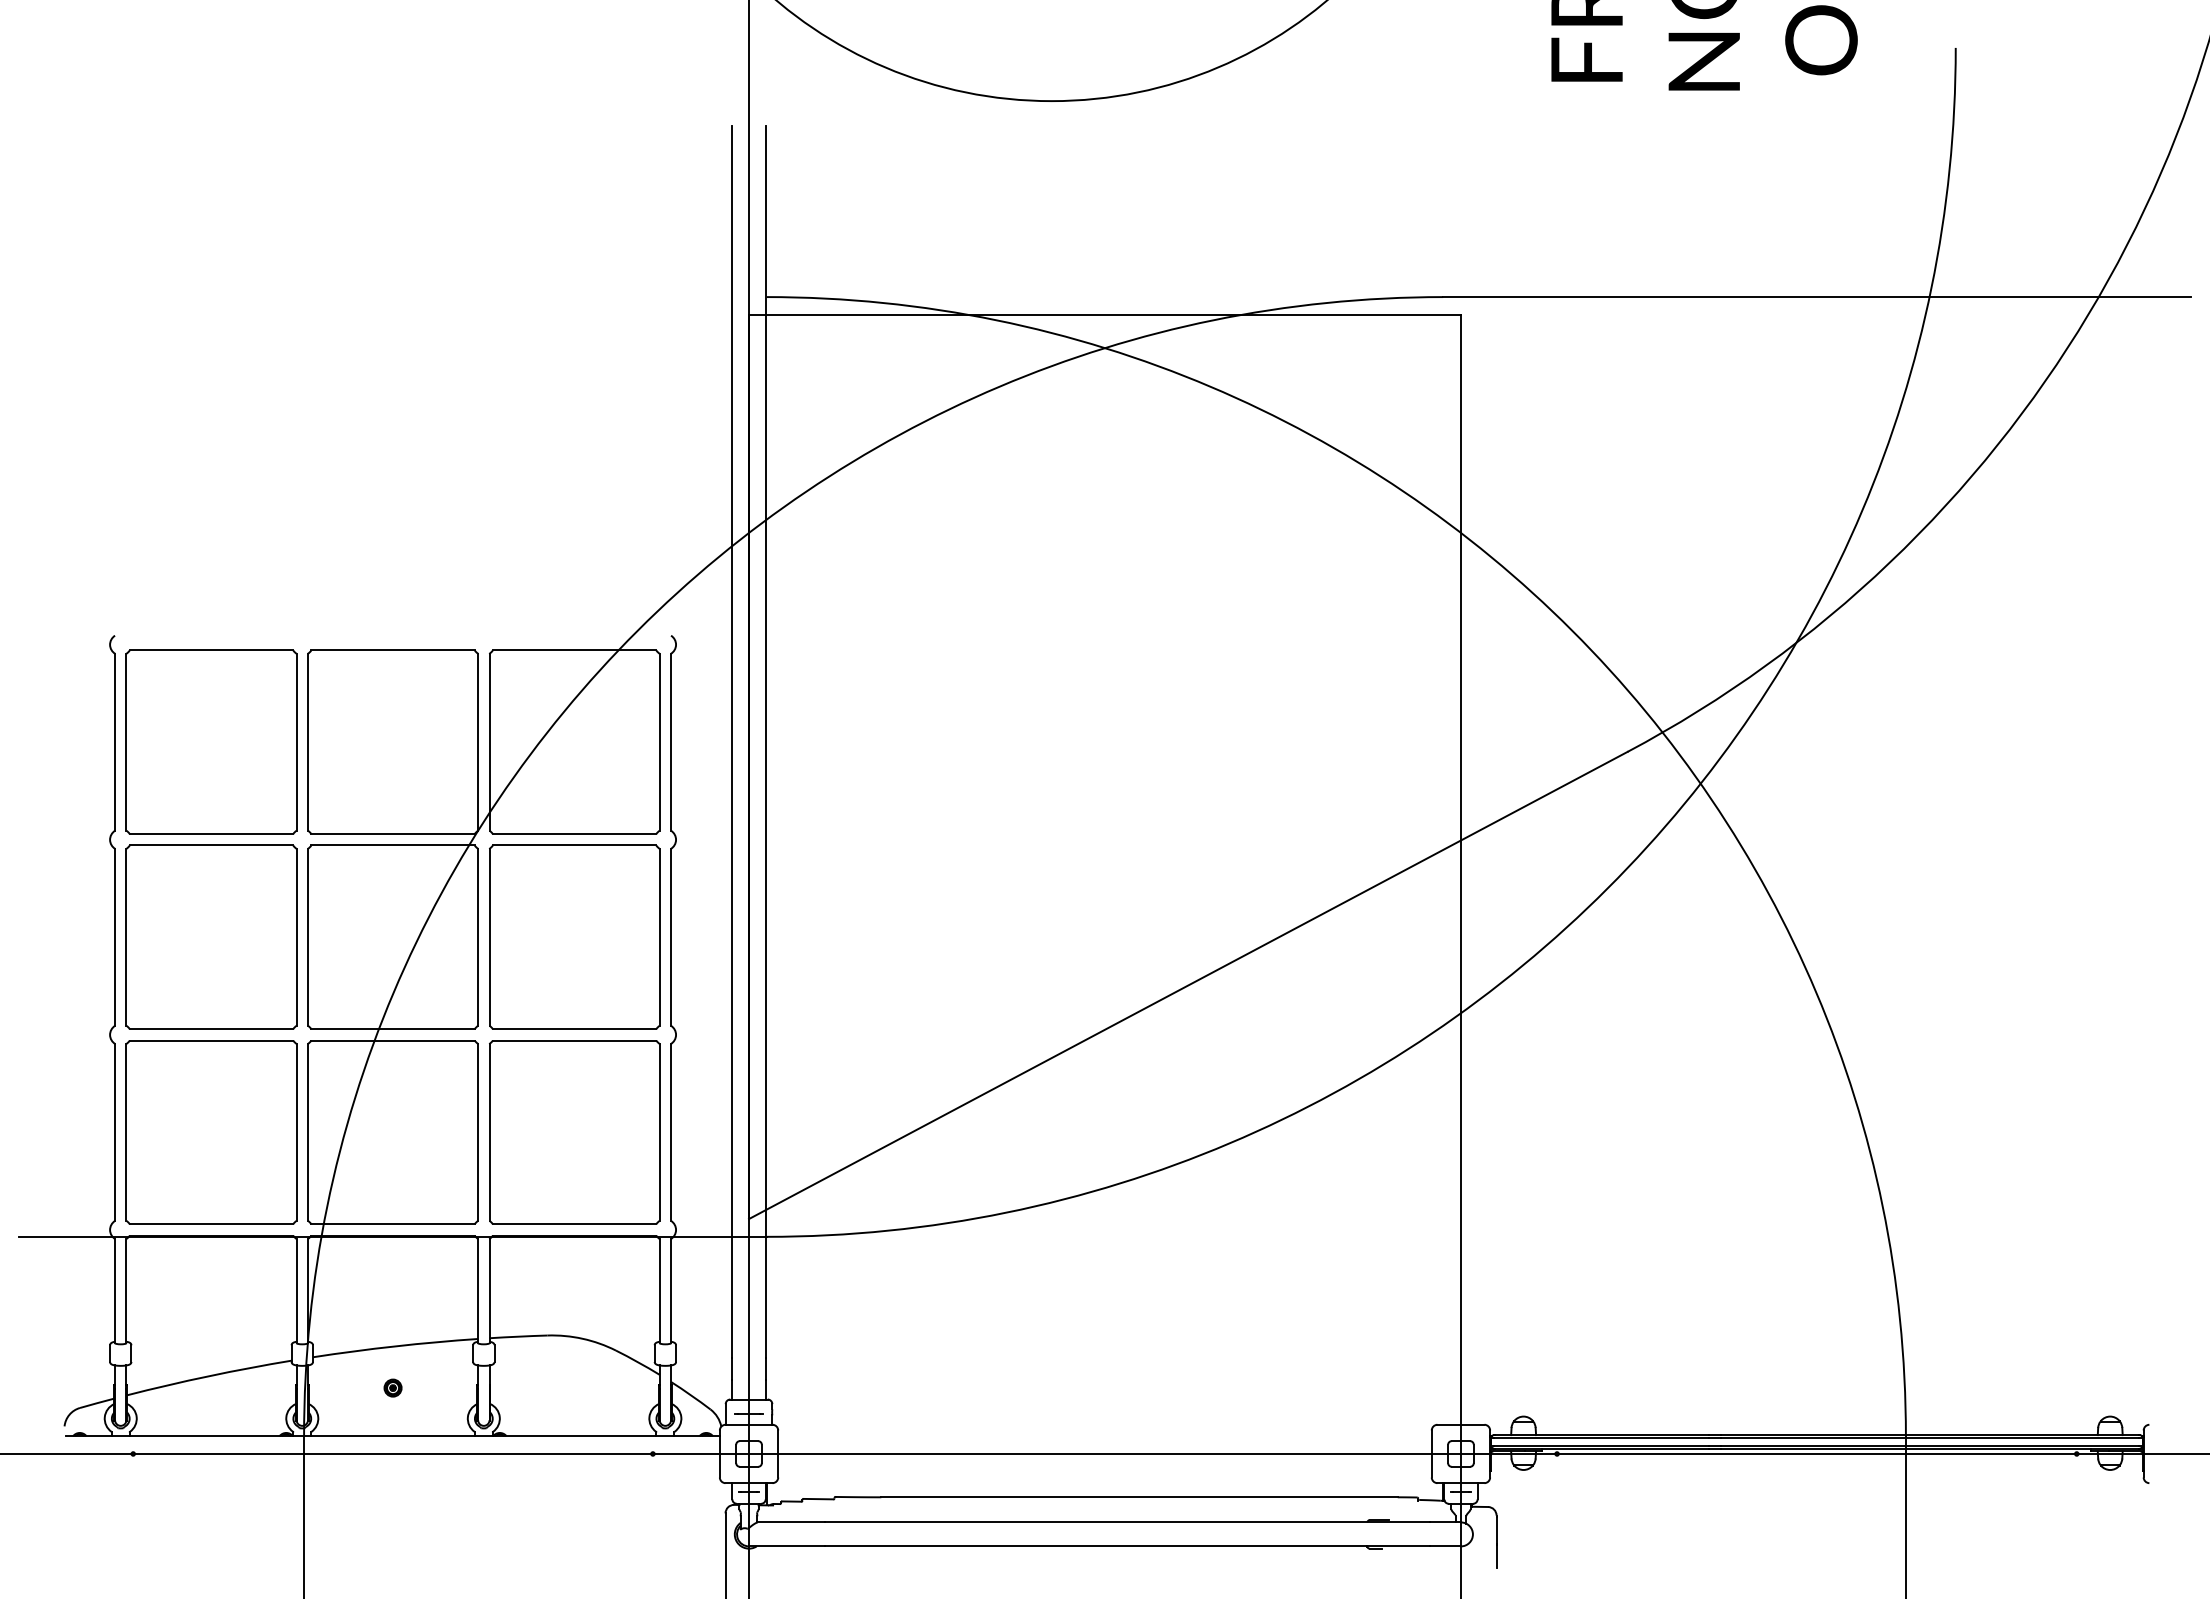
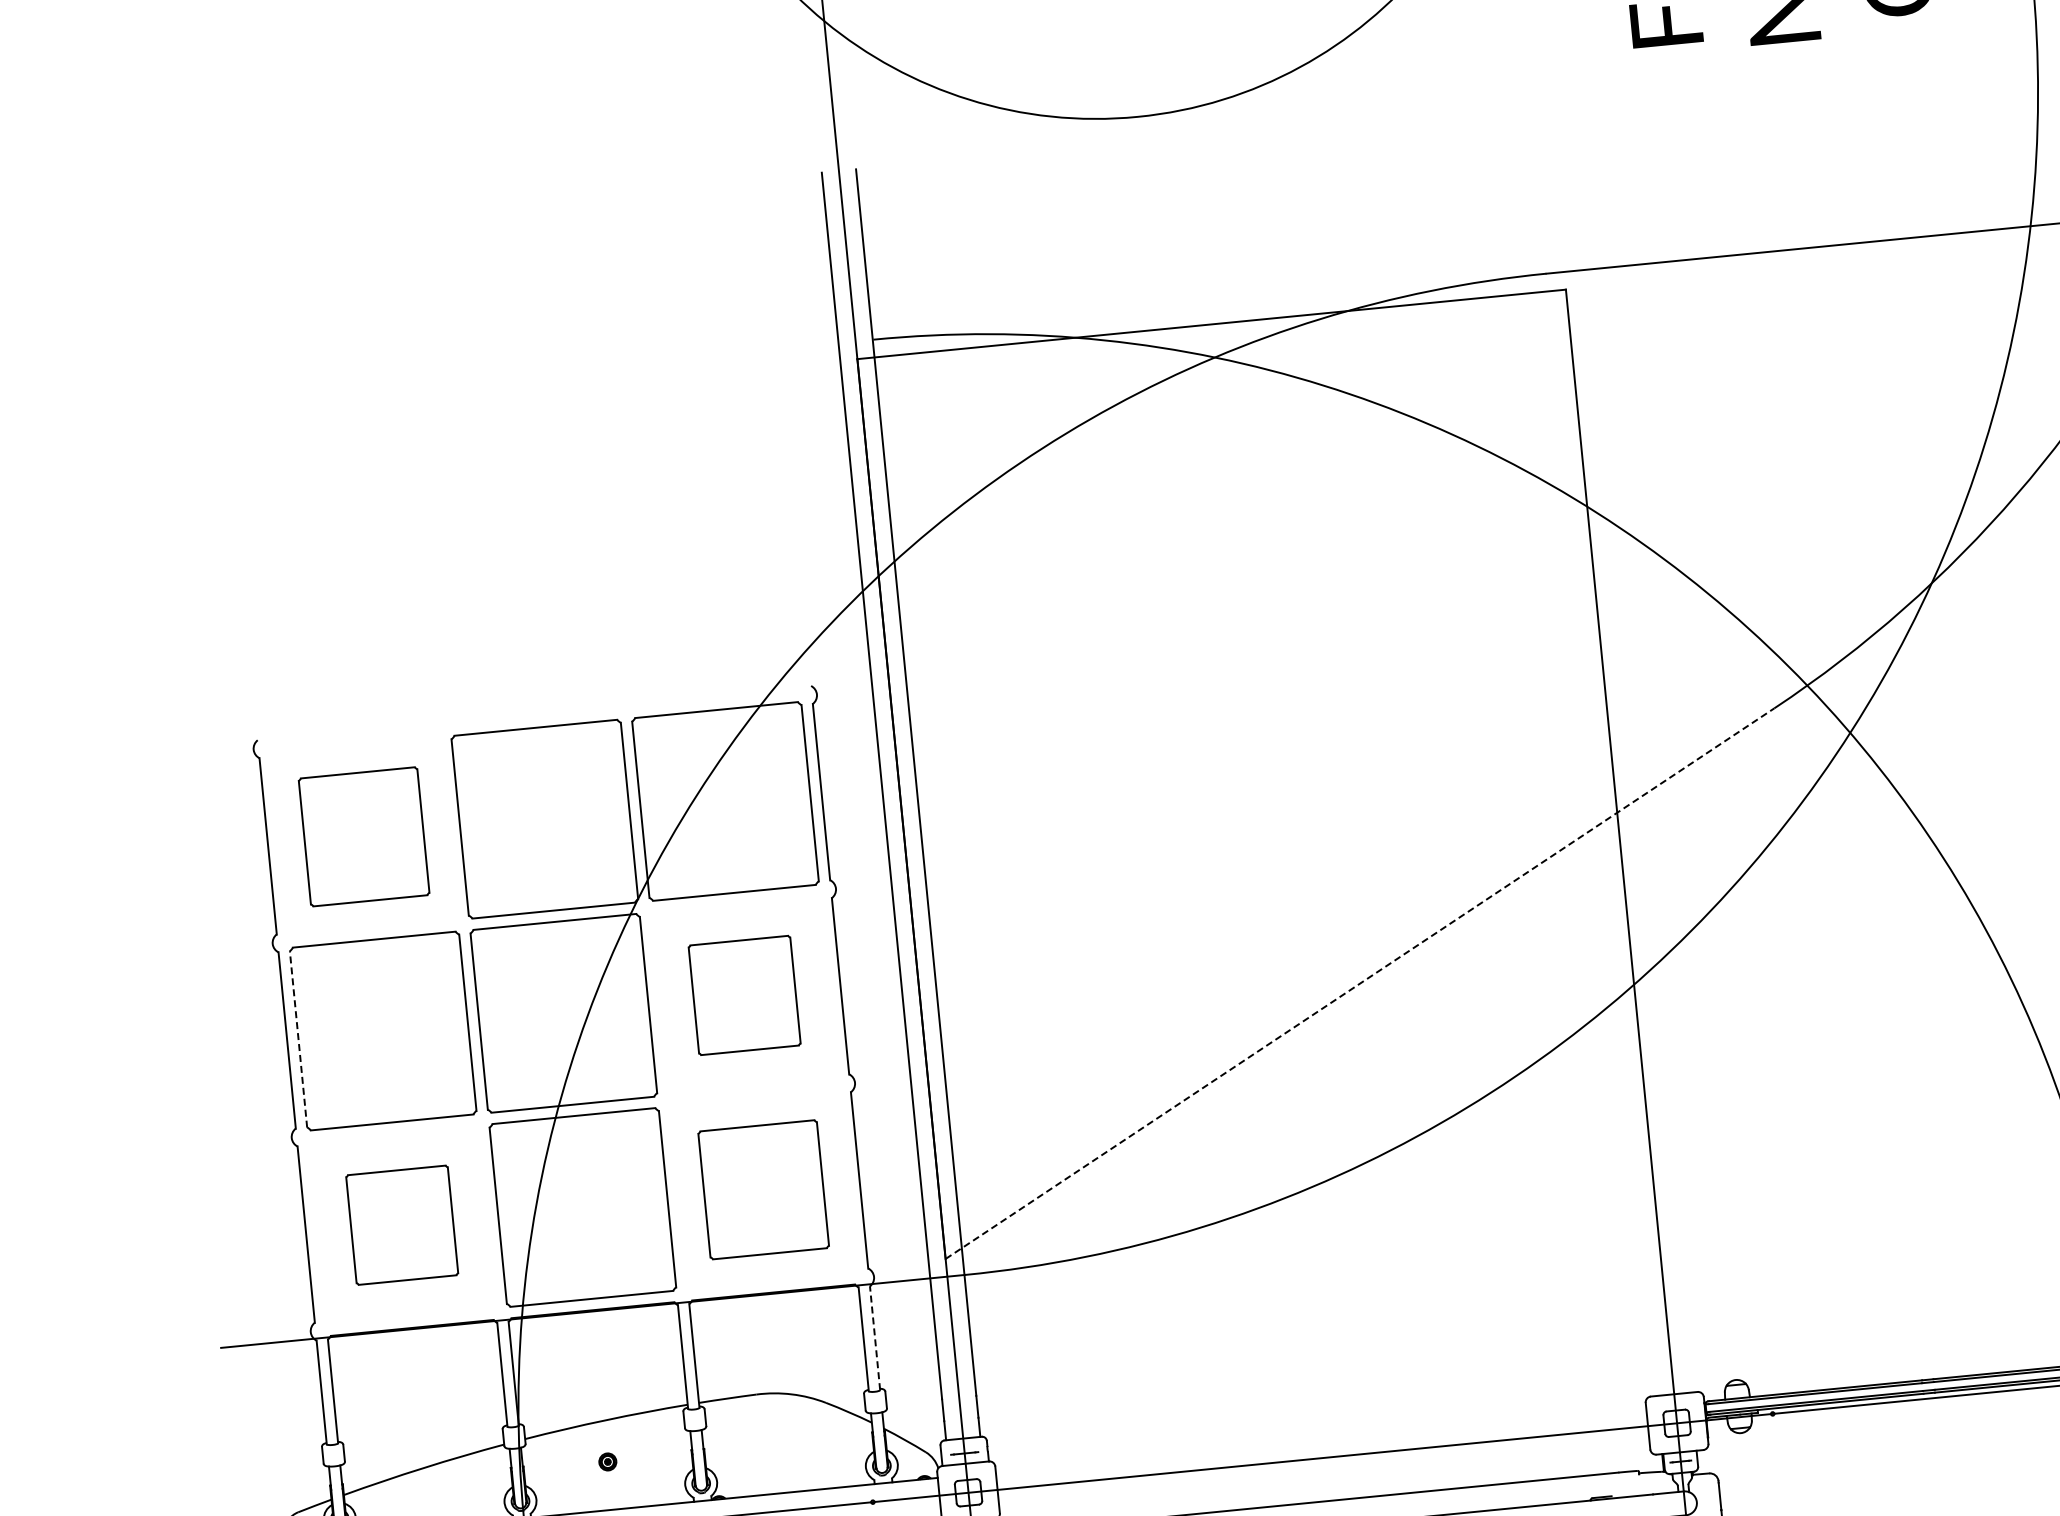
part: (211, 741) -> (364, 836), size x0.7
part: (574, 936) -> (744, 994), size x0.6
line: (126, 937) -> (298, 1039), solid -> dashed
line: (1188, 985) -> (1360, 983), solid -> dashed
part: (211, 1132) -> (402, 1225), size x0.6
part: (574, 1132) -> (763, 1189), size x0.7
line: (671, 1290) -> (875, 1337), solid -> dashed

